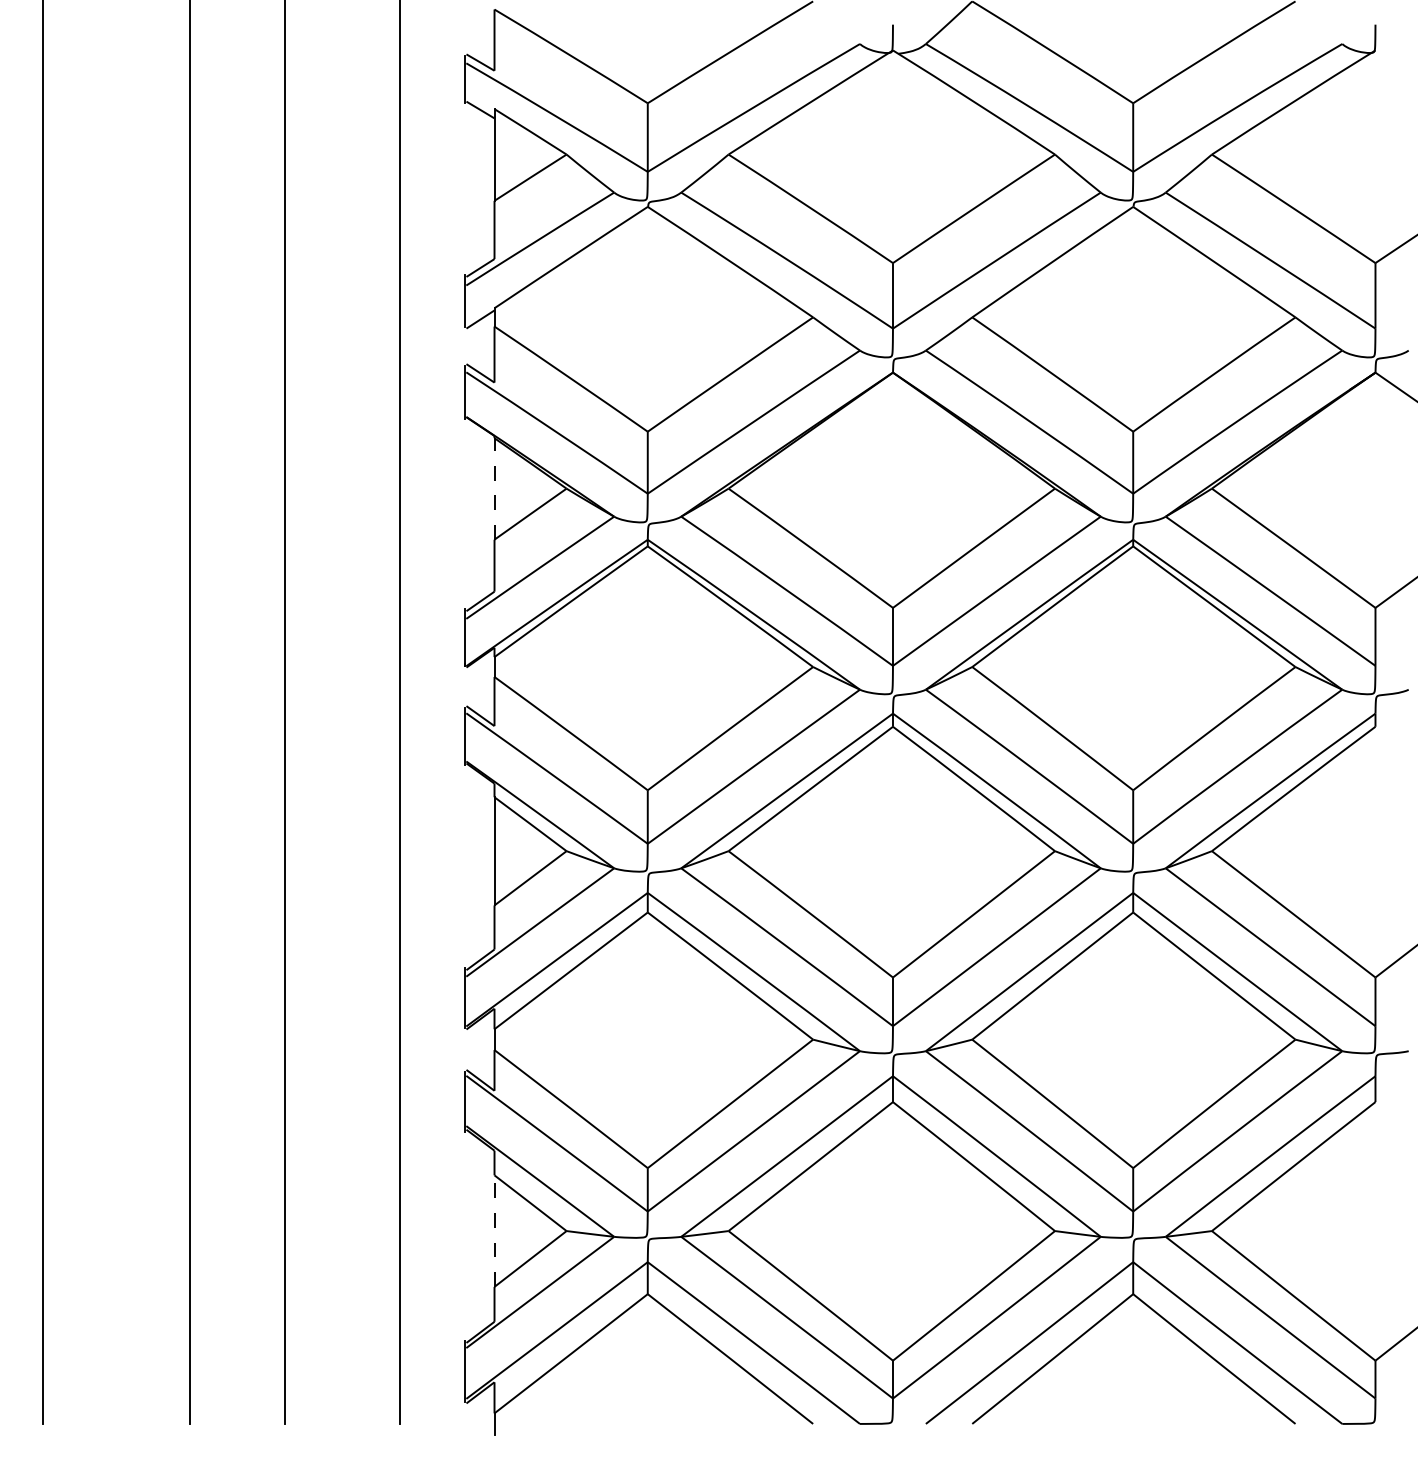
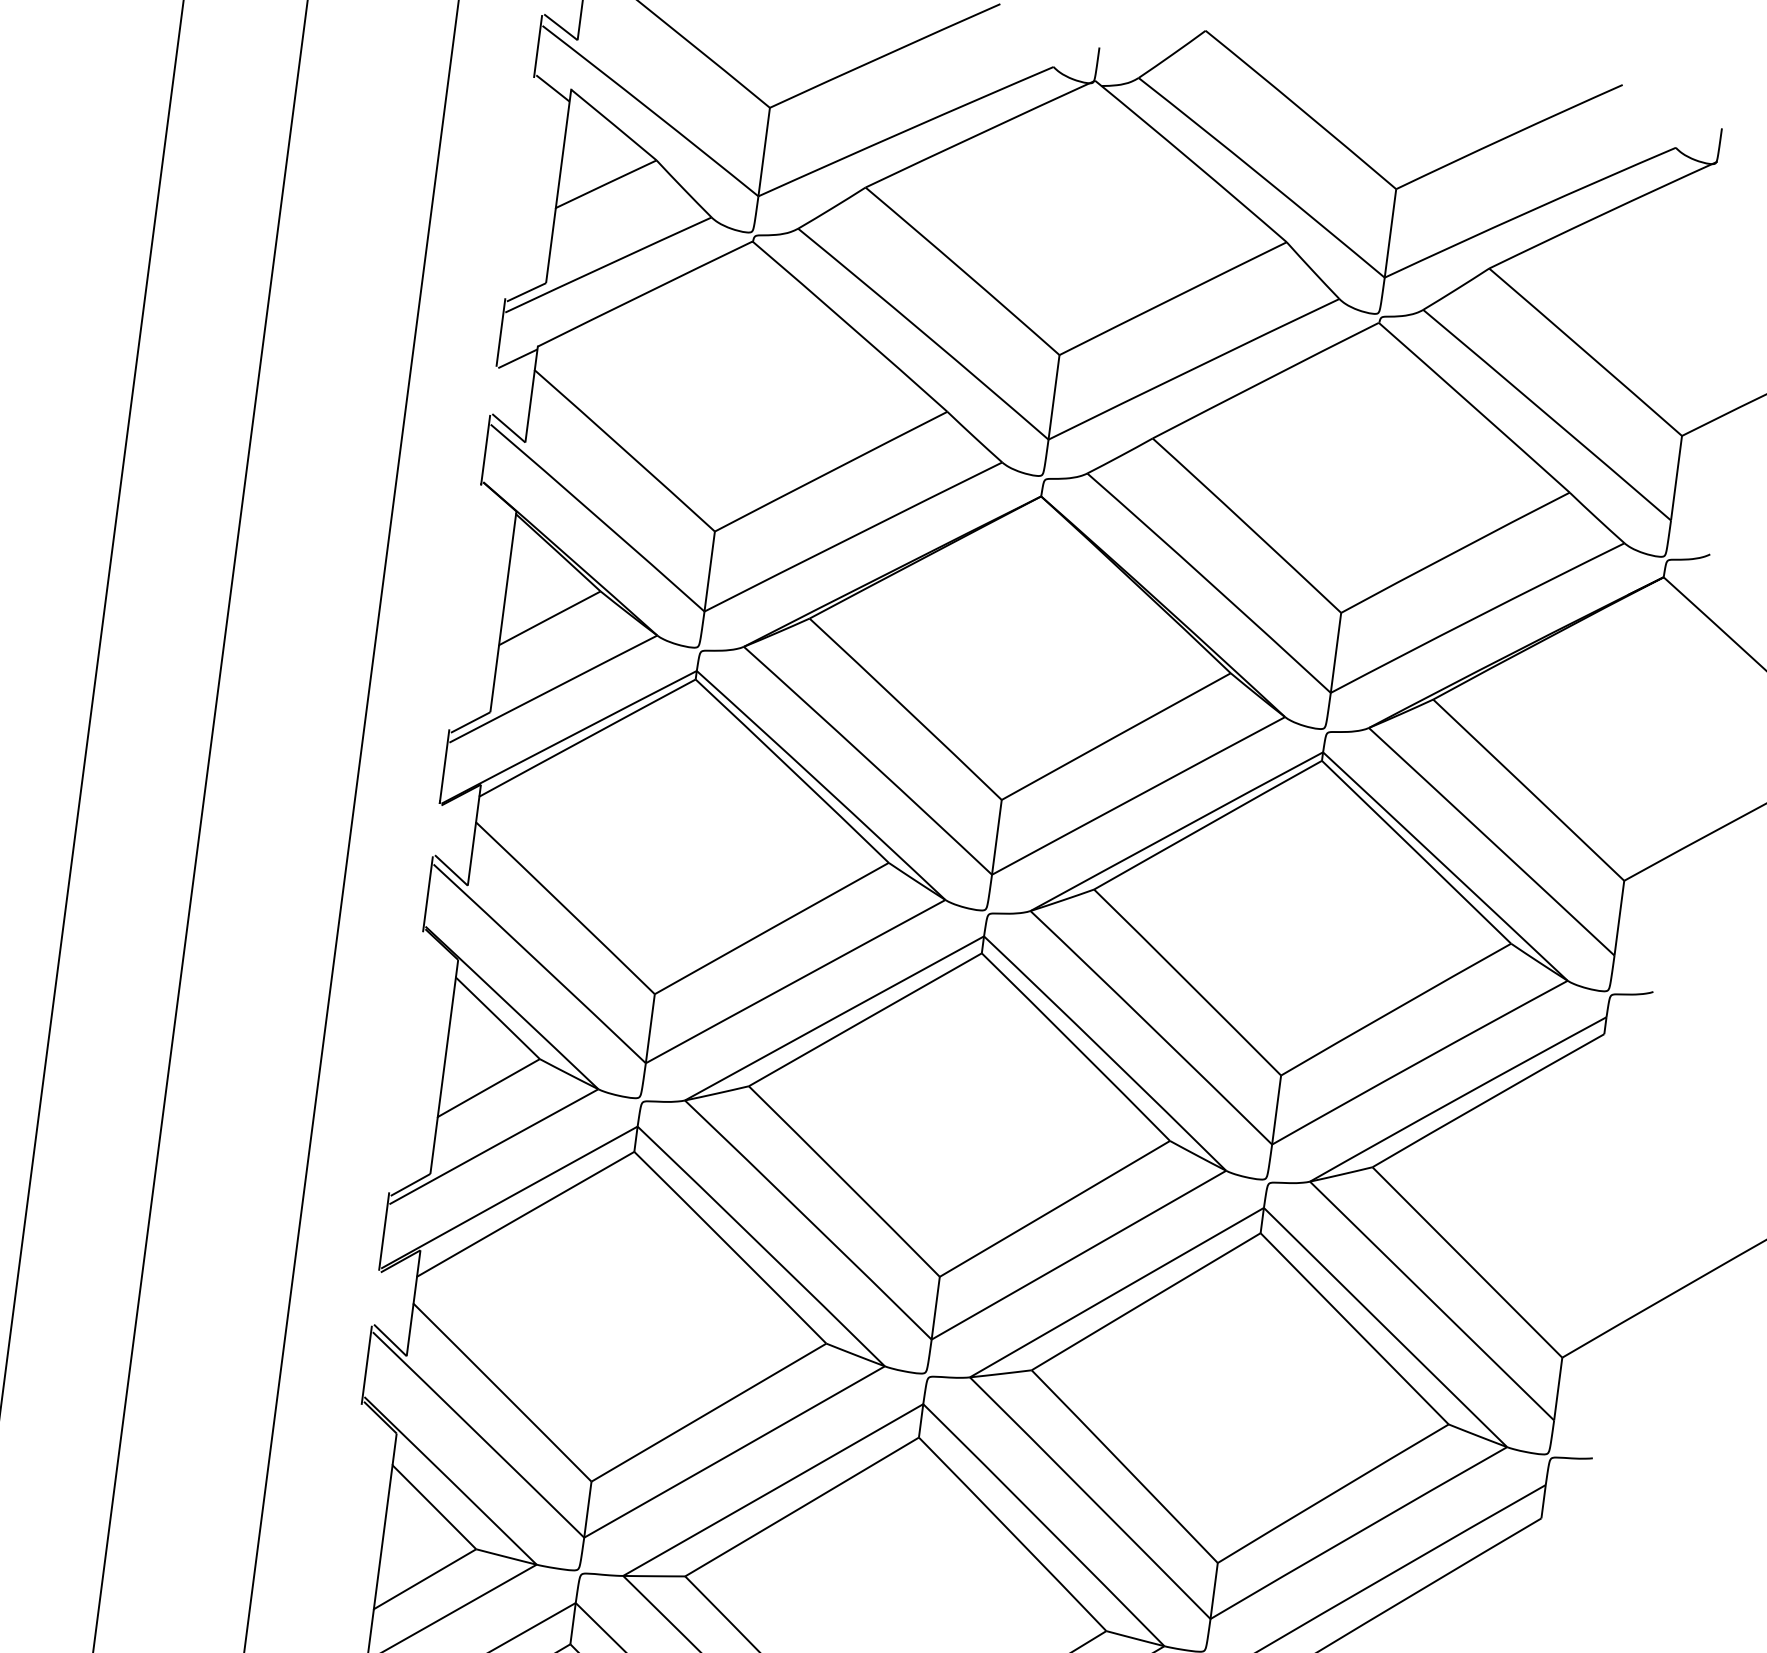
line: (494, 488) -> (507, 579), dashed -> solid
line: (494, 1231) -> (383, 1537), dashed -> solid

